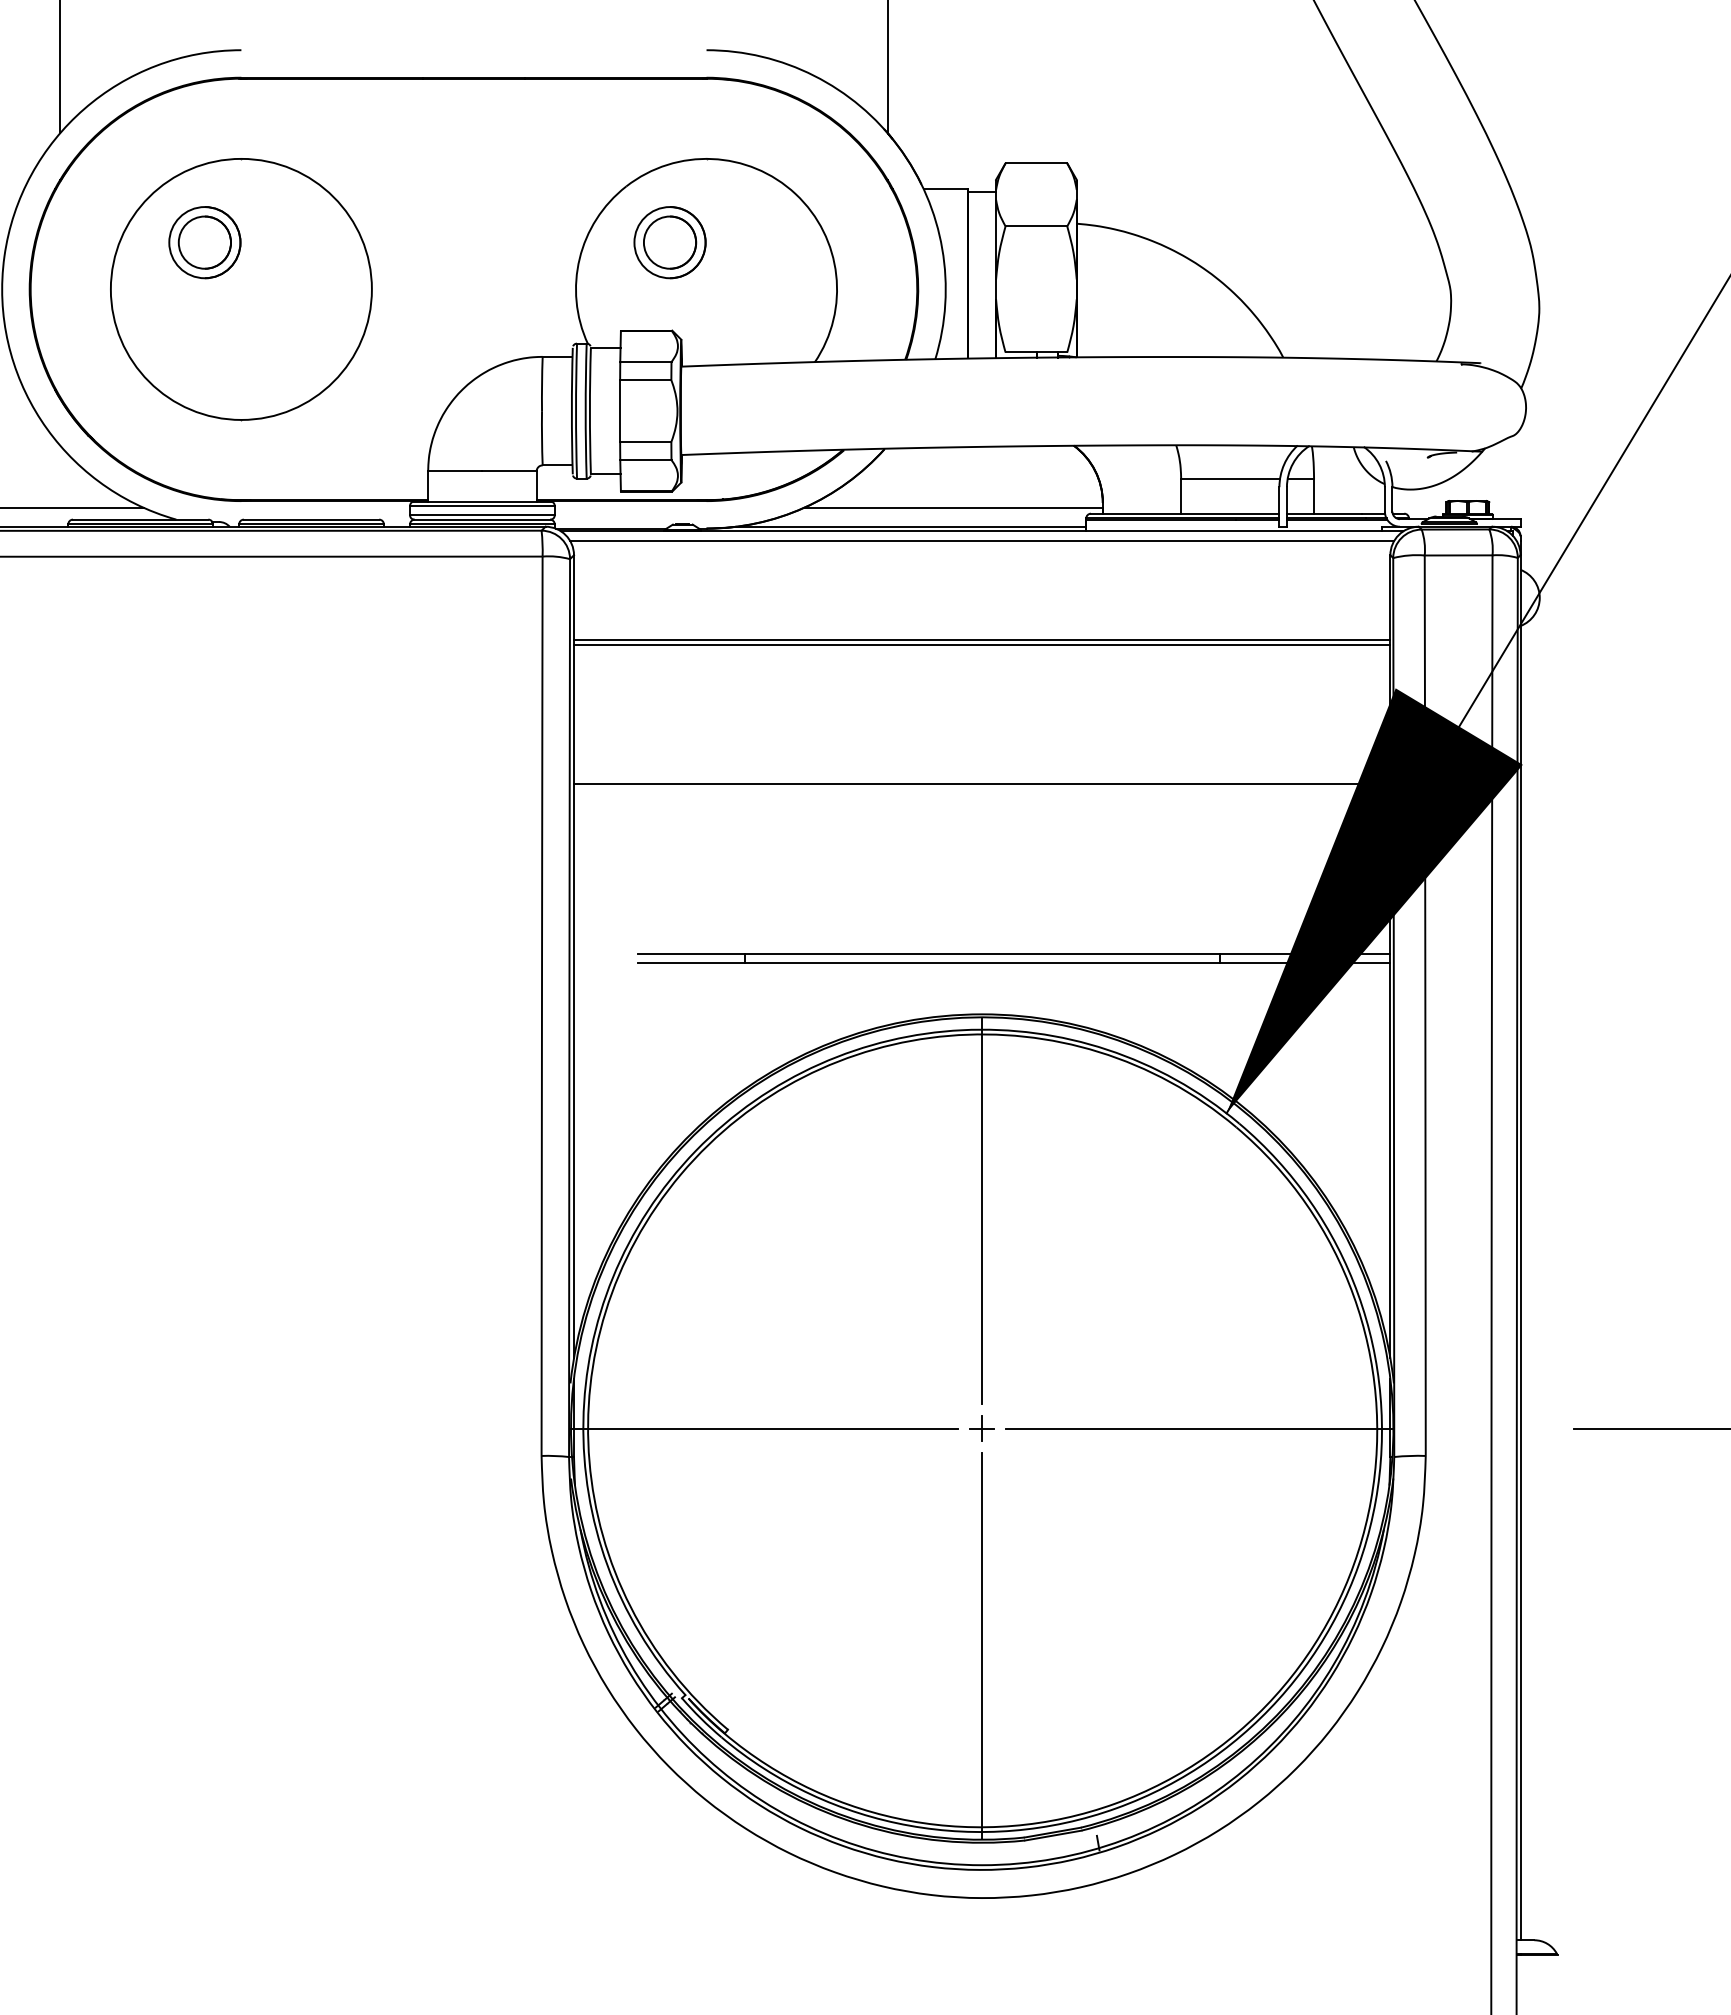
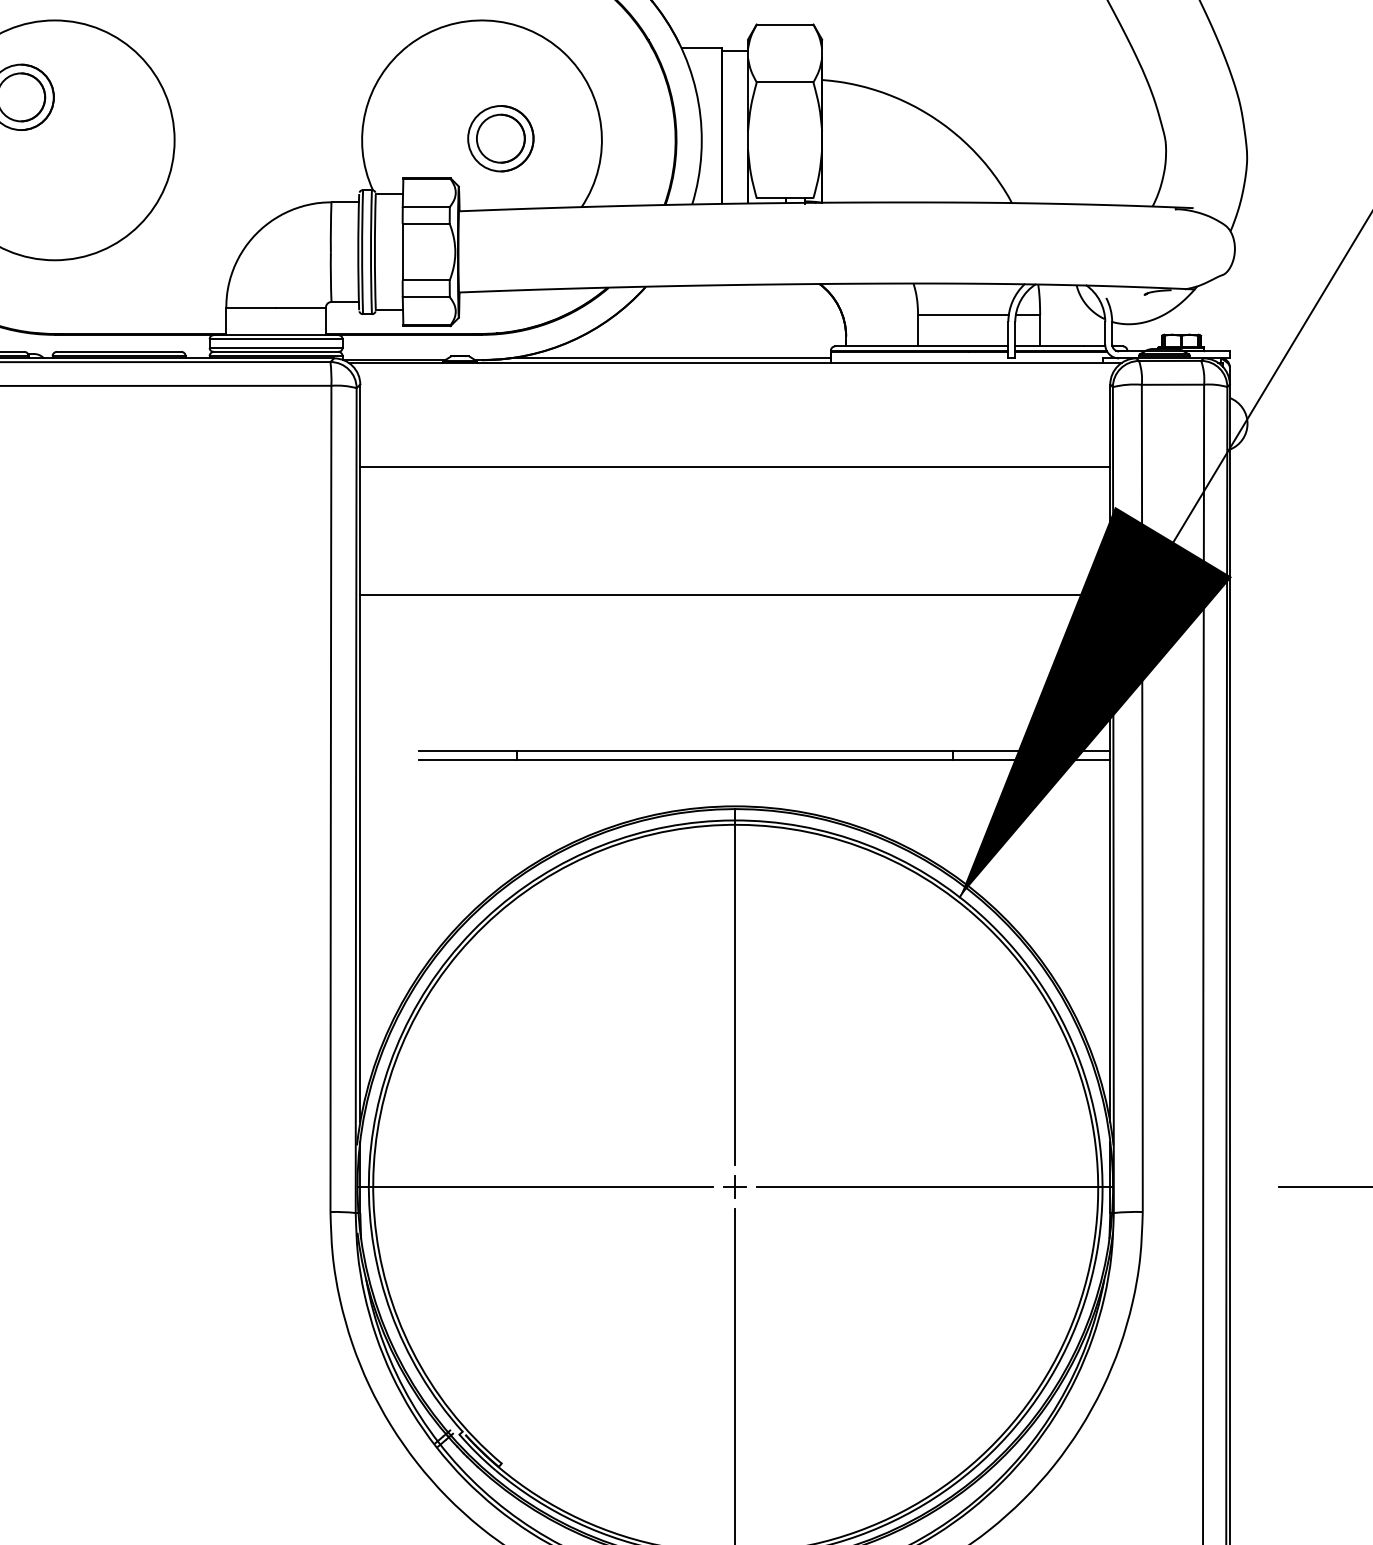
part: (669, 242) -> (500, 138), moved
line: (953, 507) -> (708, 340), removed
line: (982, 540) -> (735, 371), removed
line: (982, 640) -> (735, 462), removed

